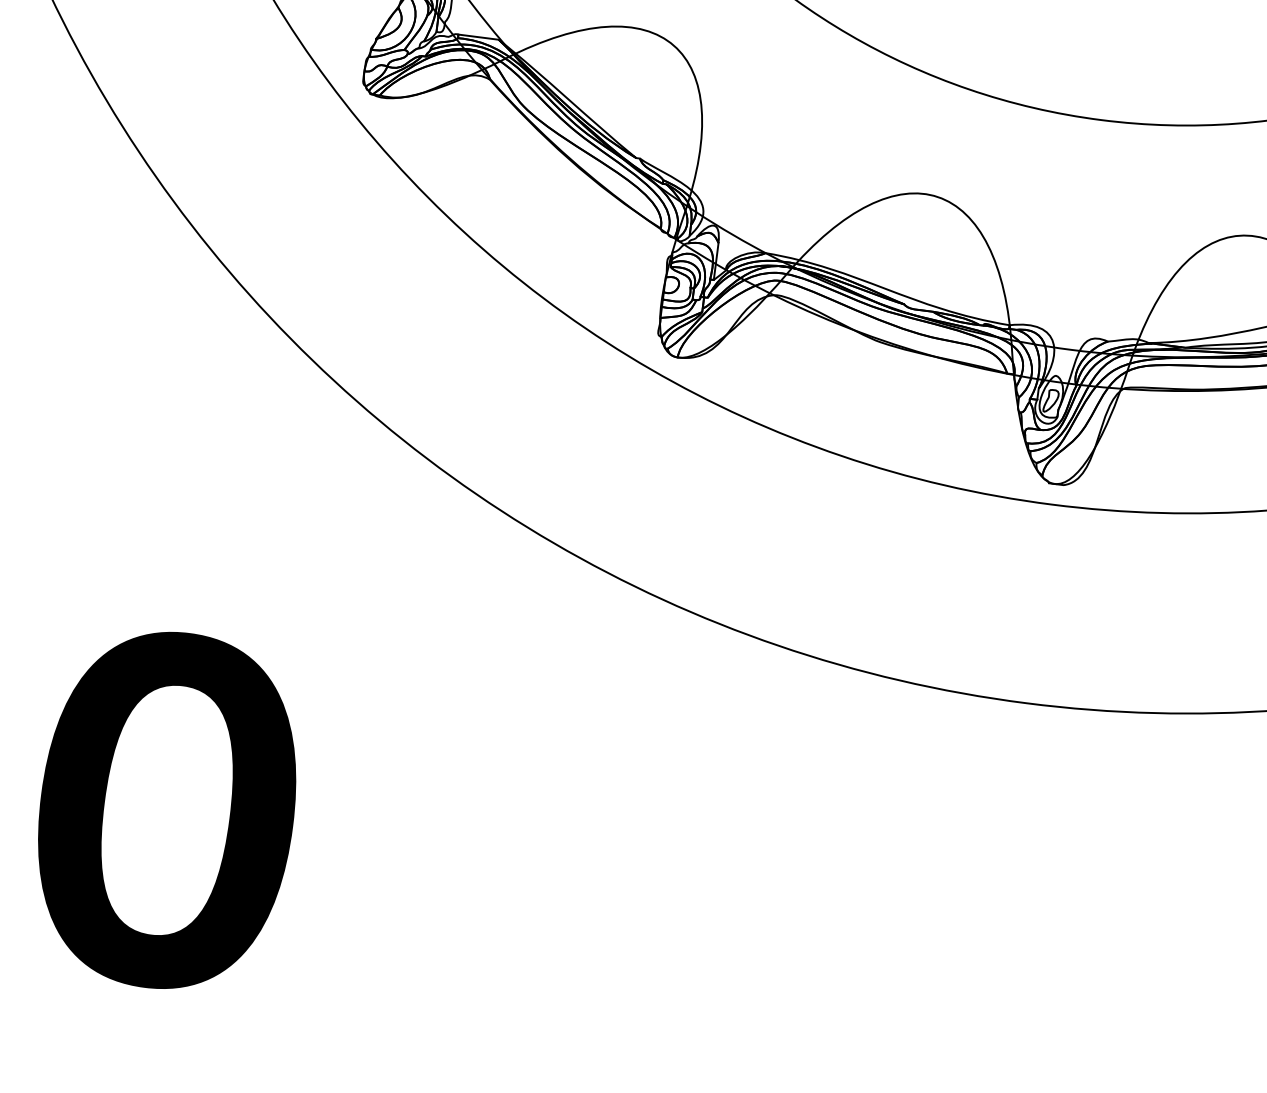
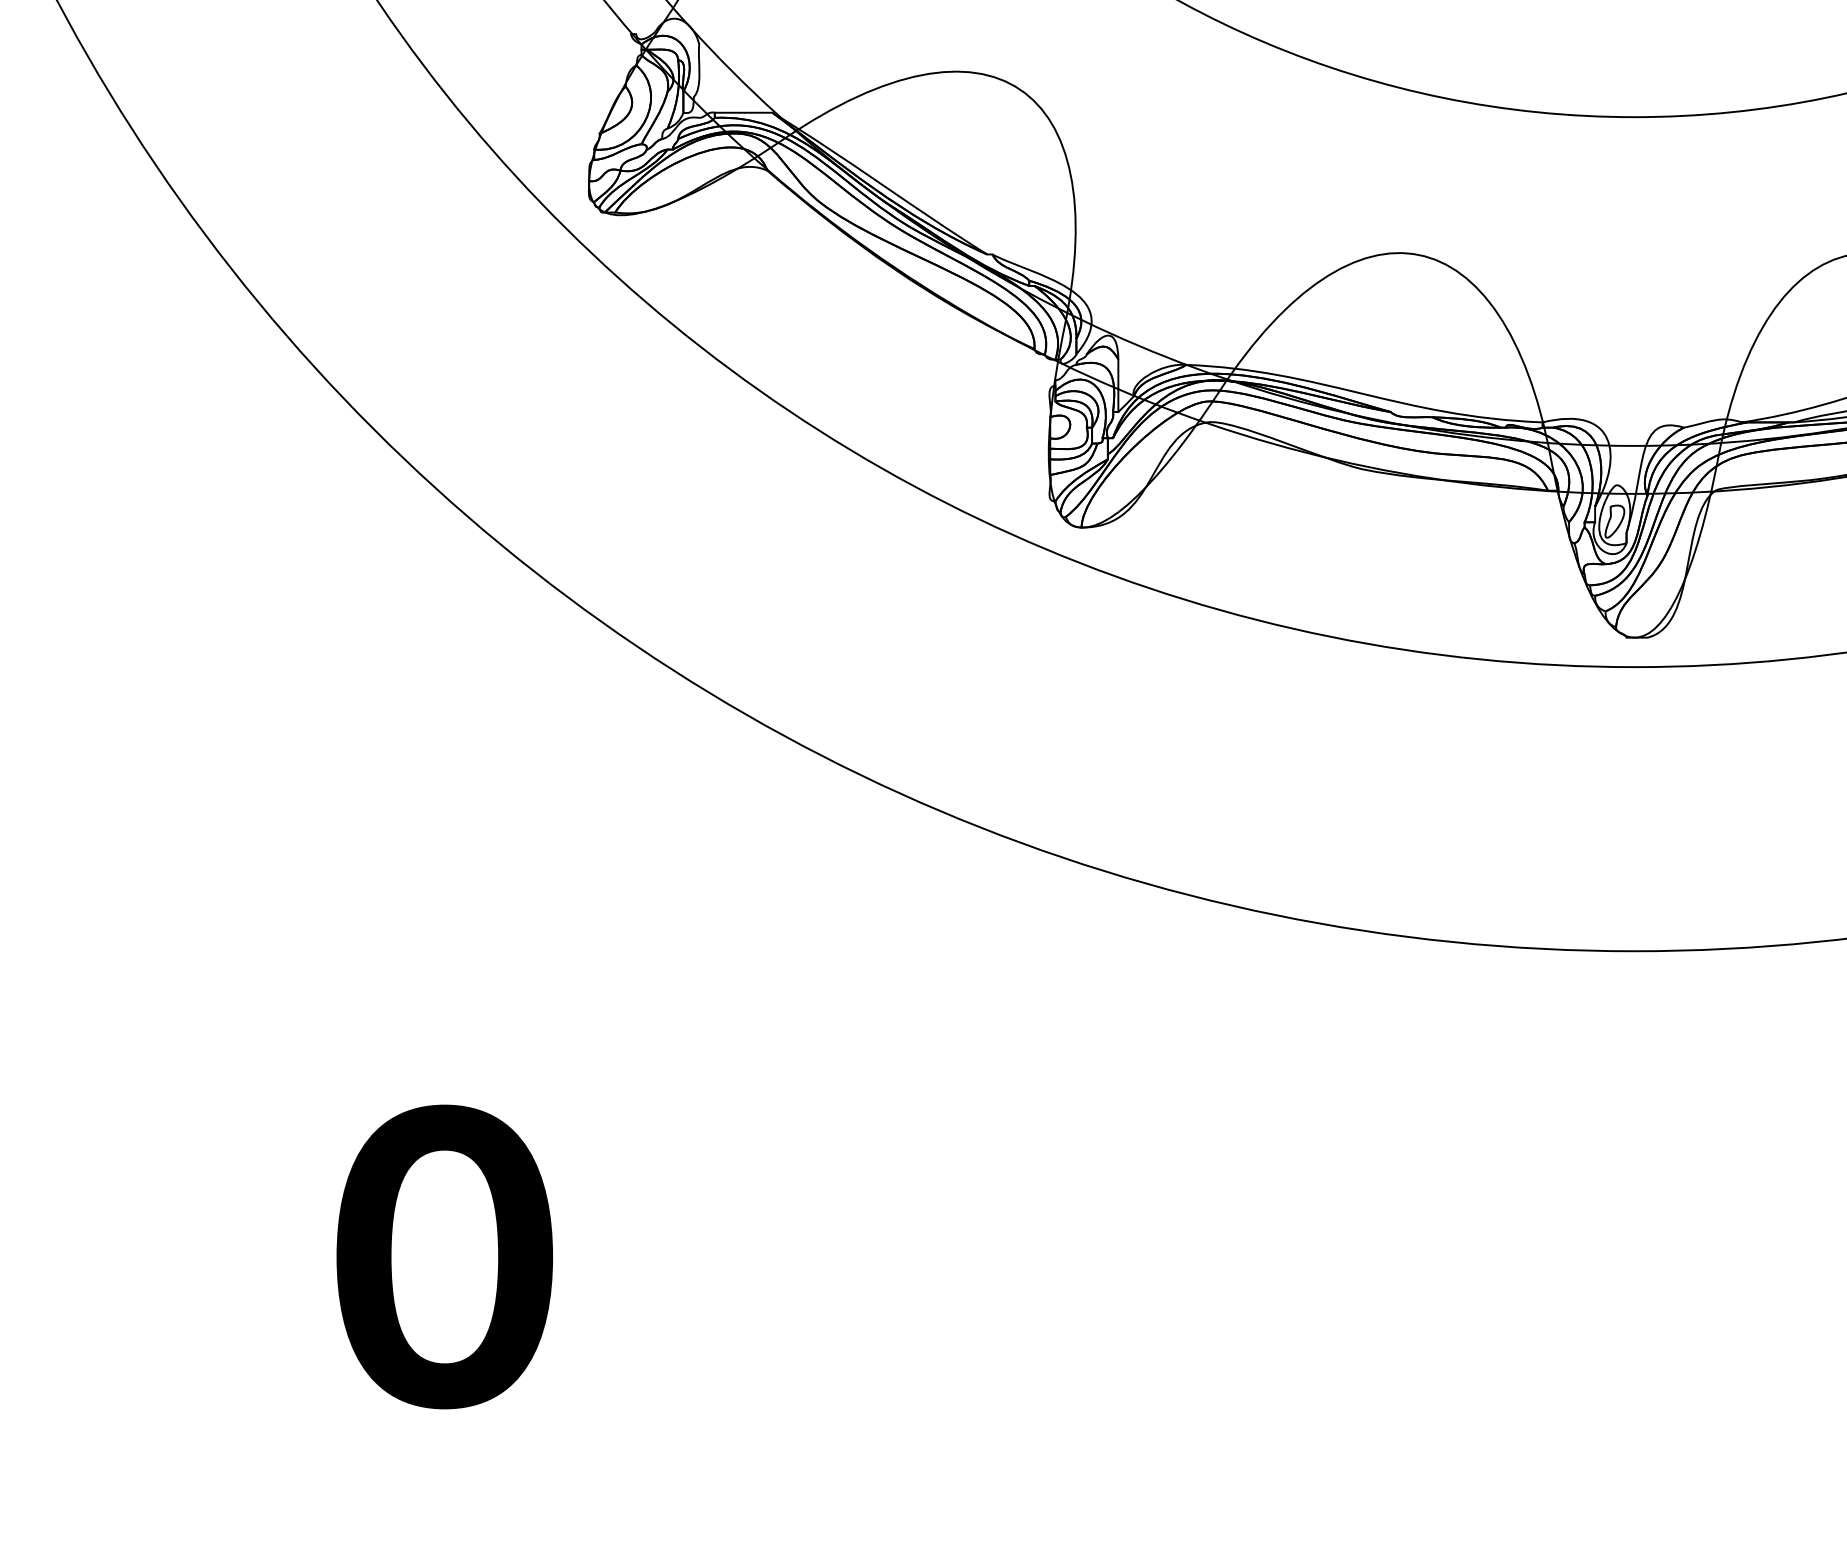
part: (167, 810) -> (444, 1256), size x0.6

